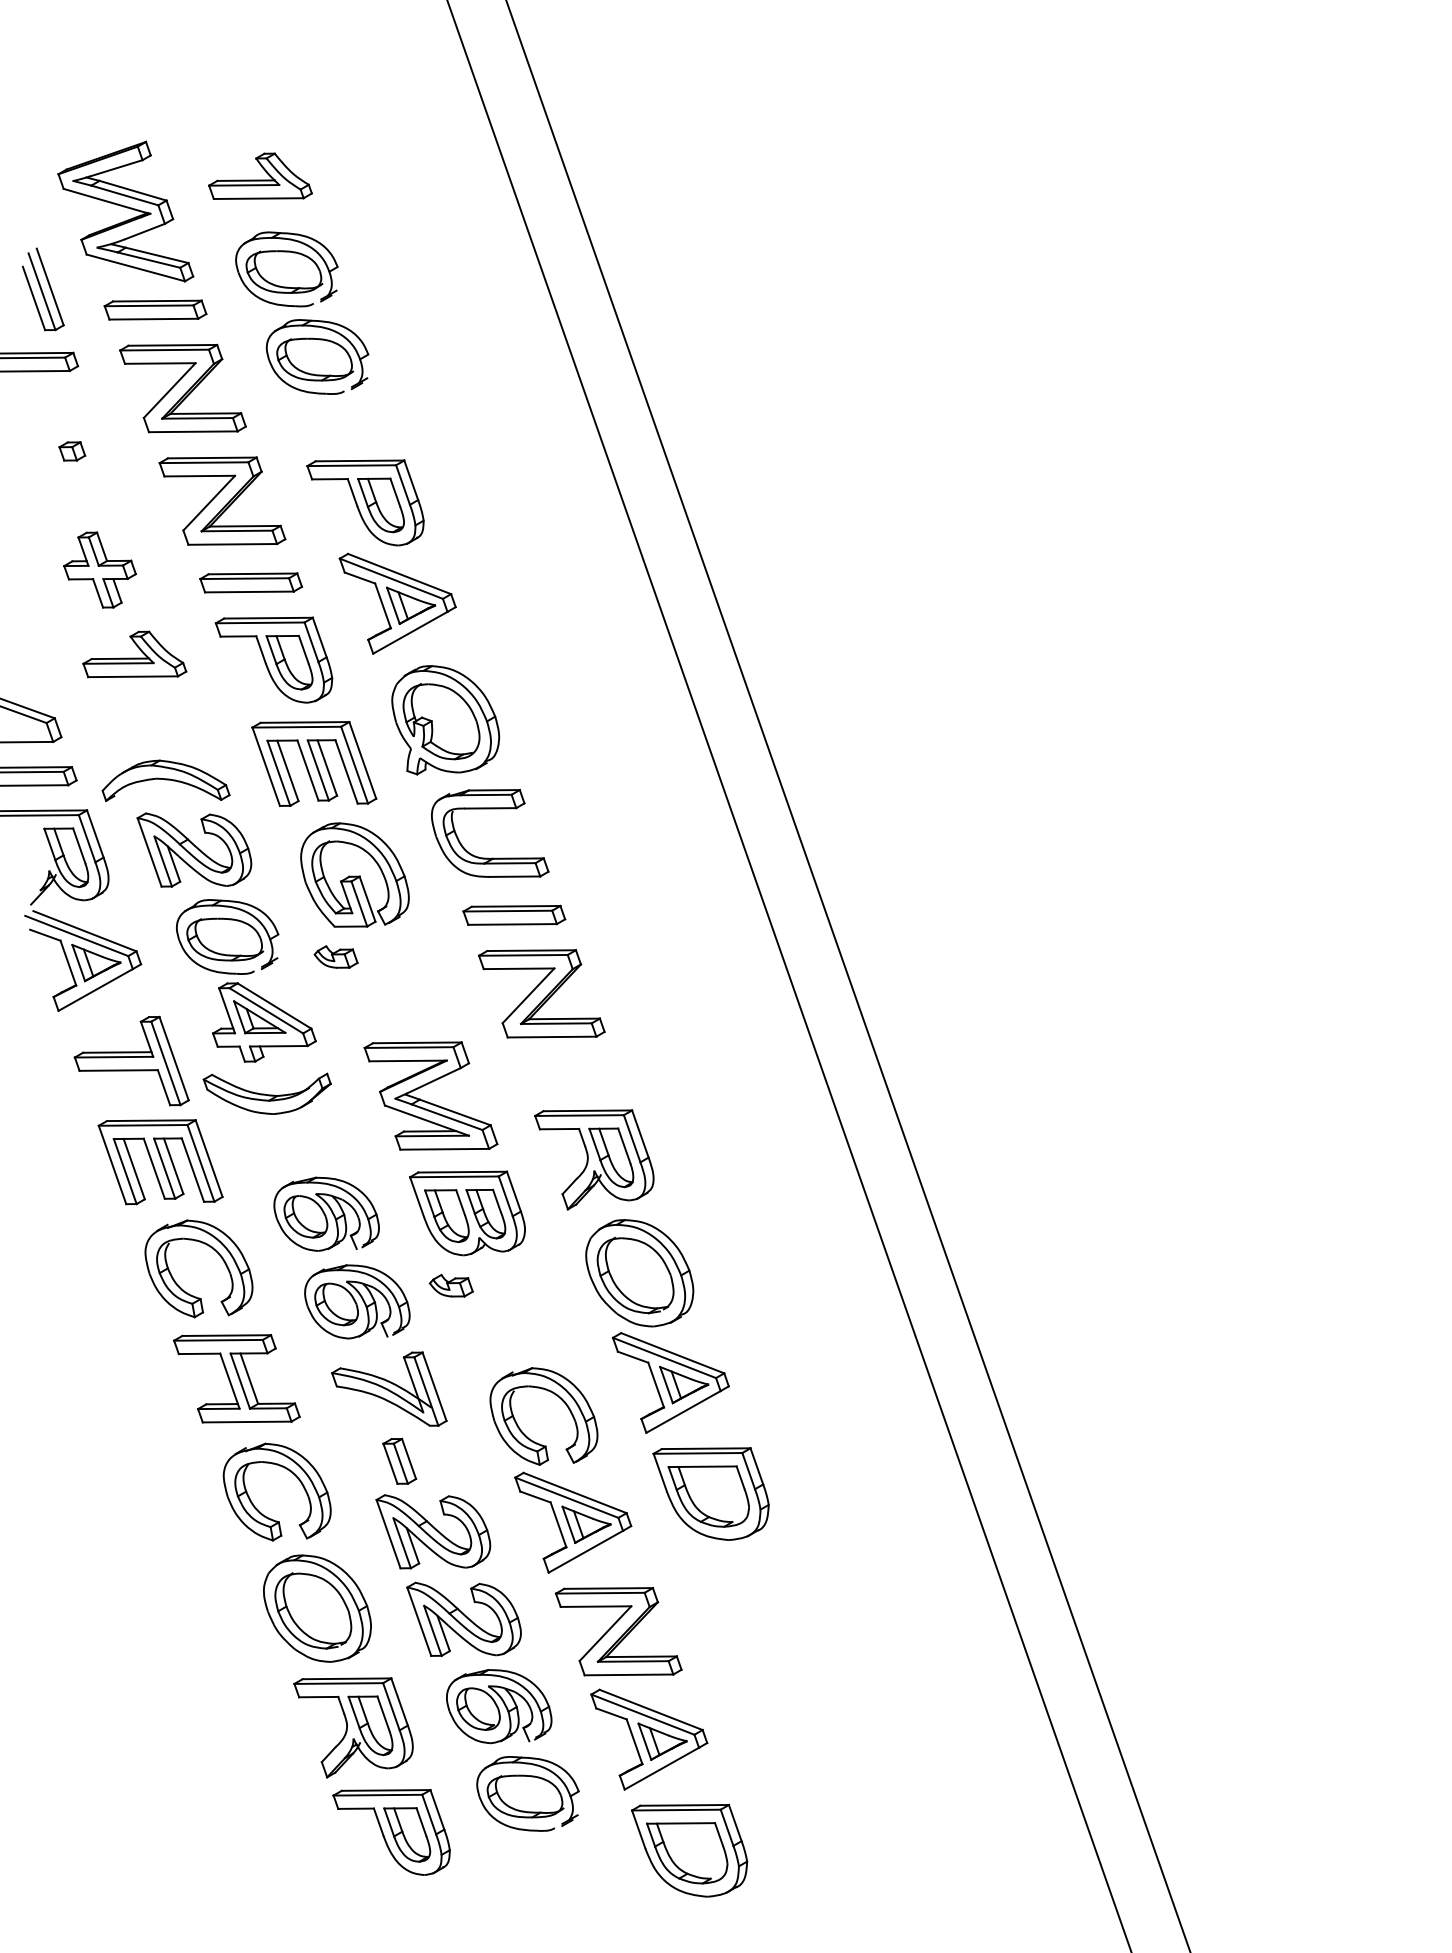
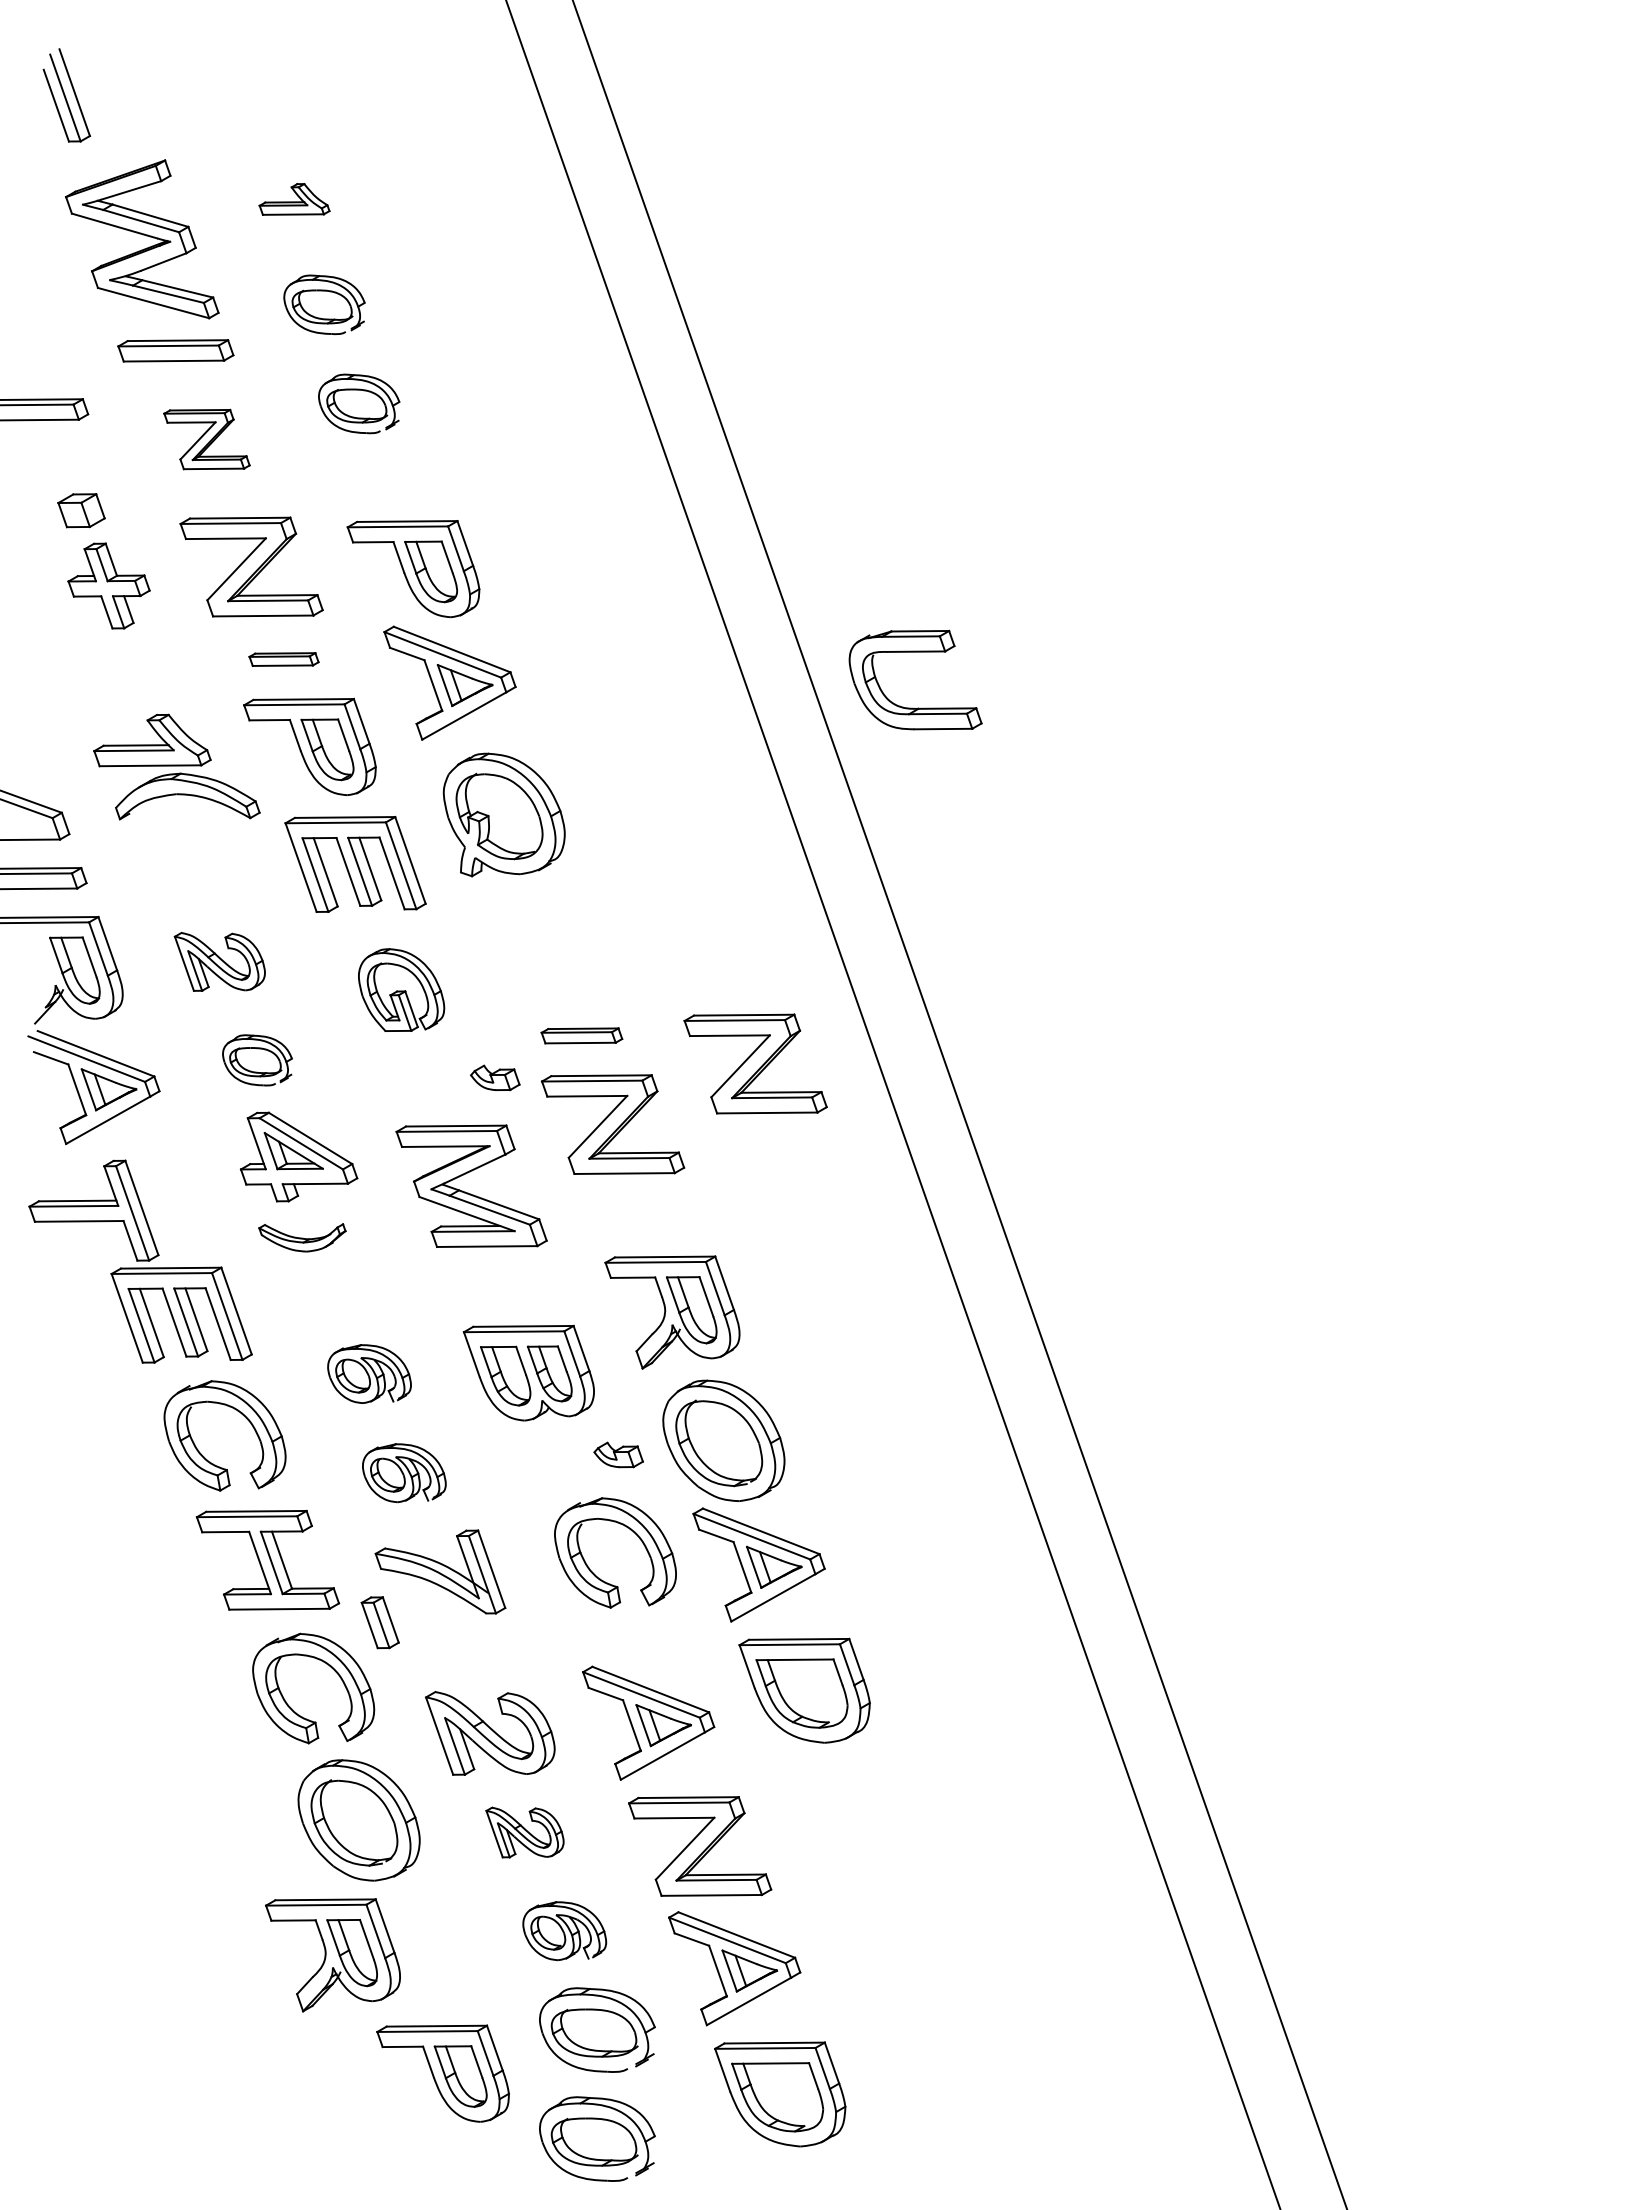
part: (260, 176) -> (294, 199), size x0.6
part: (286, 269) -> (324, 304), size x0.7
part: (42, 289) -> (66, 95), moved
part: (316, 356) -> (358, 403), size x0.7
part: (182, 388) -> (206, 439), size x0.6
part: (72, 451) -> (81, 510), size x1.6
part: (99, 569) -> (108, 585), moved
part: (250, 582) -> (283, 659), size x0.6
part: (165, 780) -> (187, 796), moved
part: (490, 809) -> (915, 652), moved
part: (194, 849) -> (219, 961), size x0.7
part: (354, 874) -> (401, 989), size x0.7
part: (513, 915) -> (581, 1035), size x0.7
part: (227, 937) -> (257, 1060), size x0.6
part: (667, 939) -> (755, 1063), added
part: (336, 956) -> (495, 1077), moved
part: (131, 1060) -> (93, 1210), moved
part: (267, 1093) -> (302, 1237), size x0.6
part: (428, 1101) -> (468, 1192), moved
part: (326, 1213) -> (369, 1373), size x0.7
part: (451, 1285) -> (618, 1454), moved
part: (357, 1301) -> (404, 1472), size x0.7
part: (557, 1396) -> (630, 1530), moved
part: (399, 1461) -> (379, 1622), moved
part: (463, 1619) -> (524, 1832), size x0.6
part: (498, 1705) -> (564, 1930), size x0.7
part: (353, 1728) -> (332, 1955), moved
part: (528, 1889) -> (597, 2138), added

